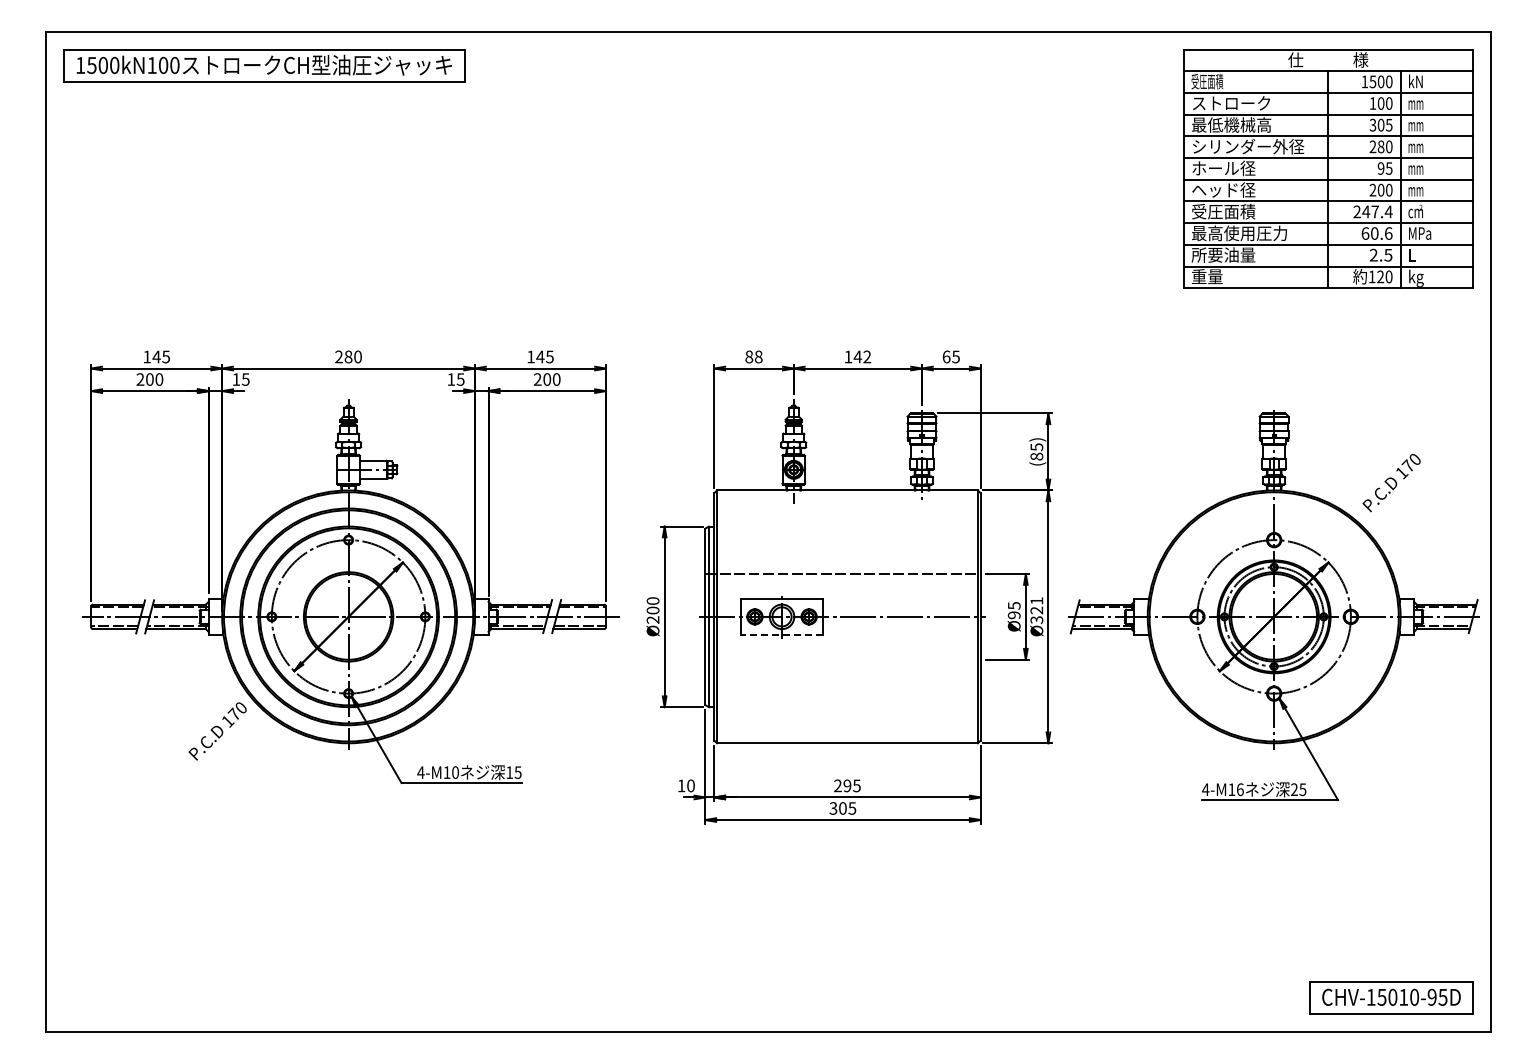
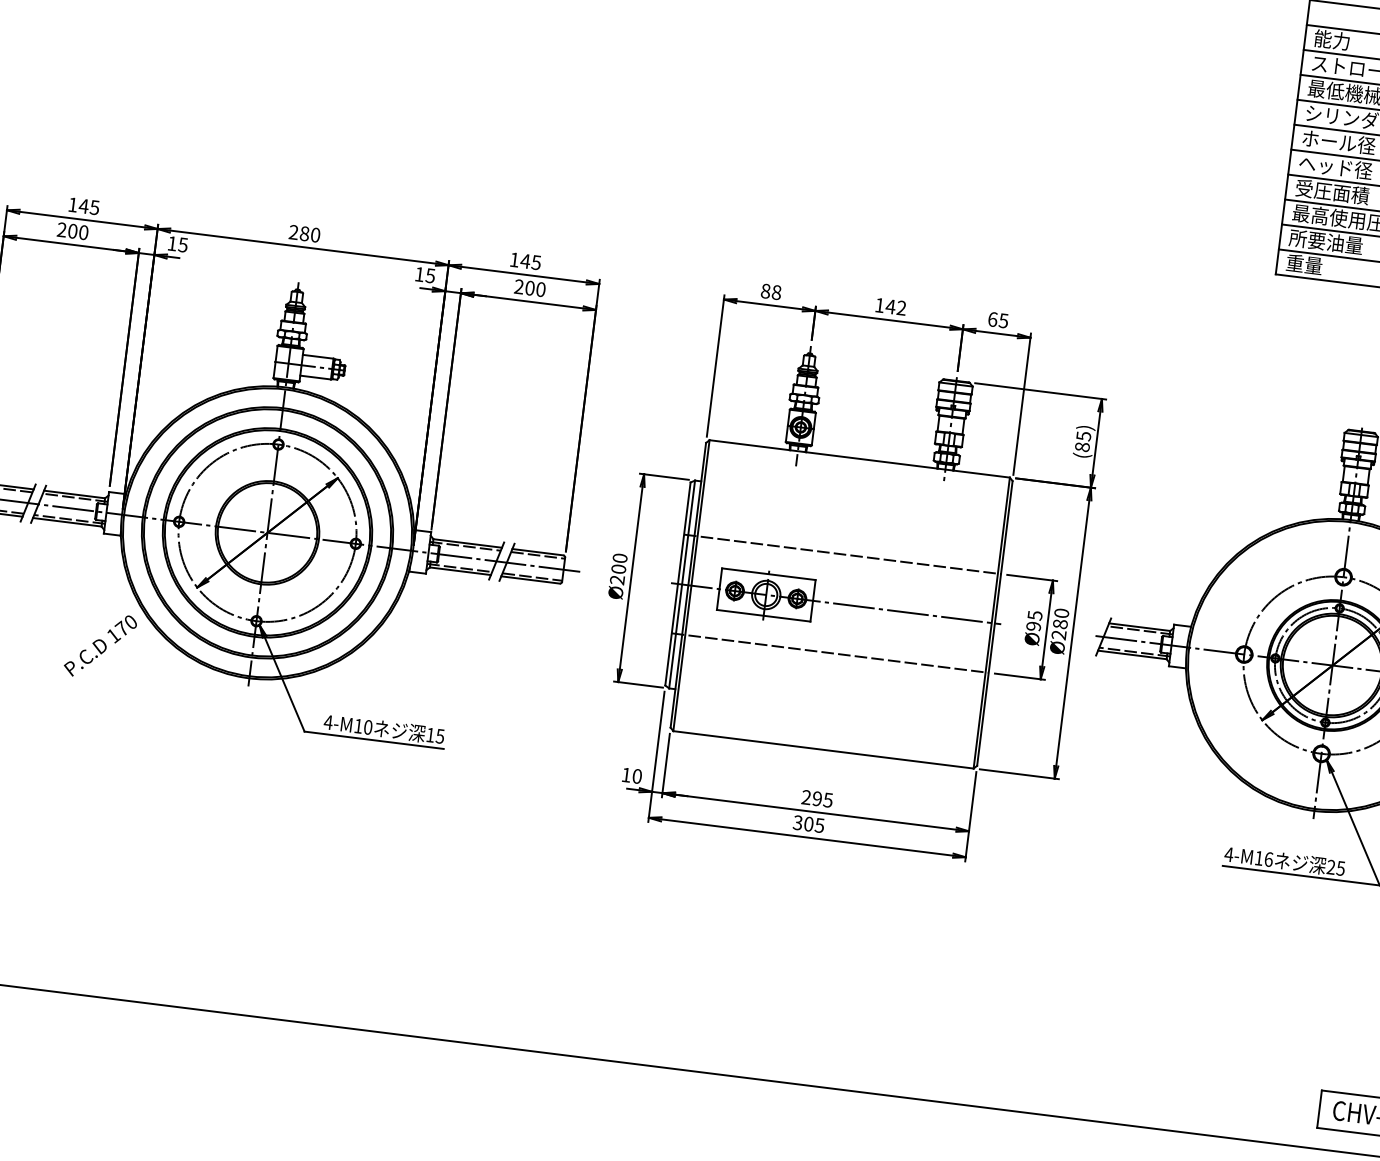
text: (1207, 81) -> (1332, 39), 受圧面積 -> 能力
text: (1036, 610) -> (1060, 624), Ø321 -> Ø280
line: (782, 634) -> (764, 615), dashed -> solid
line: (842, 659) -> (829, 652), added

